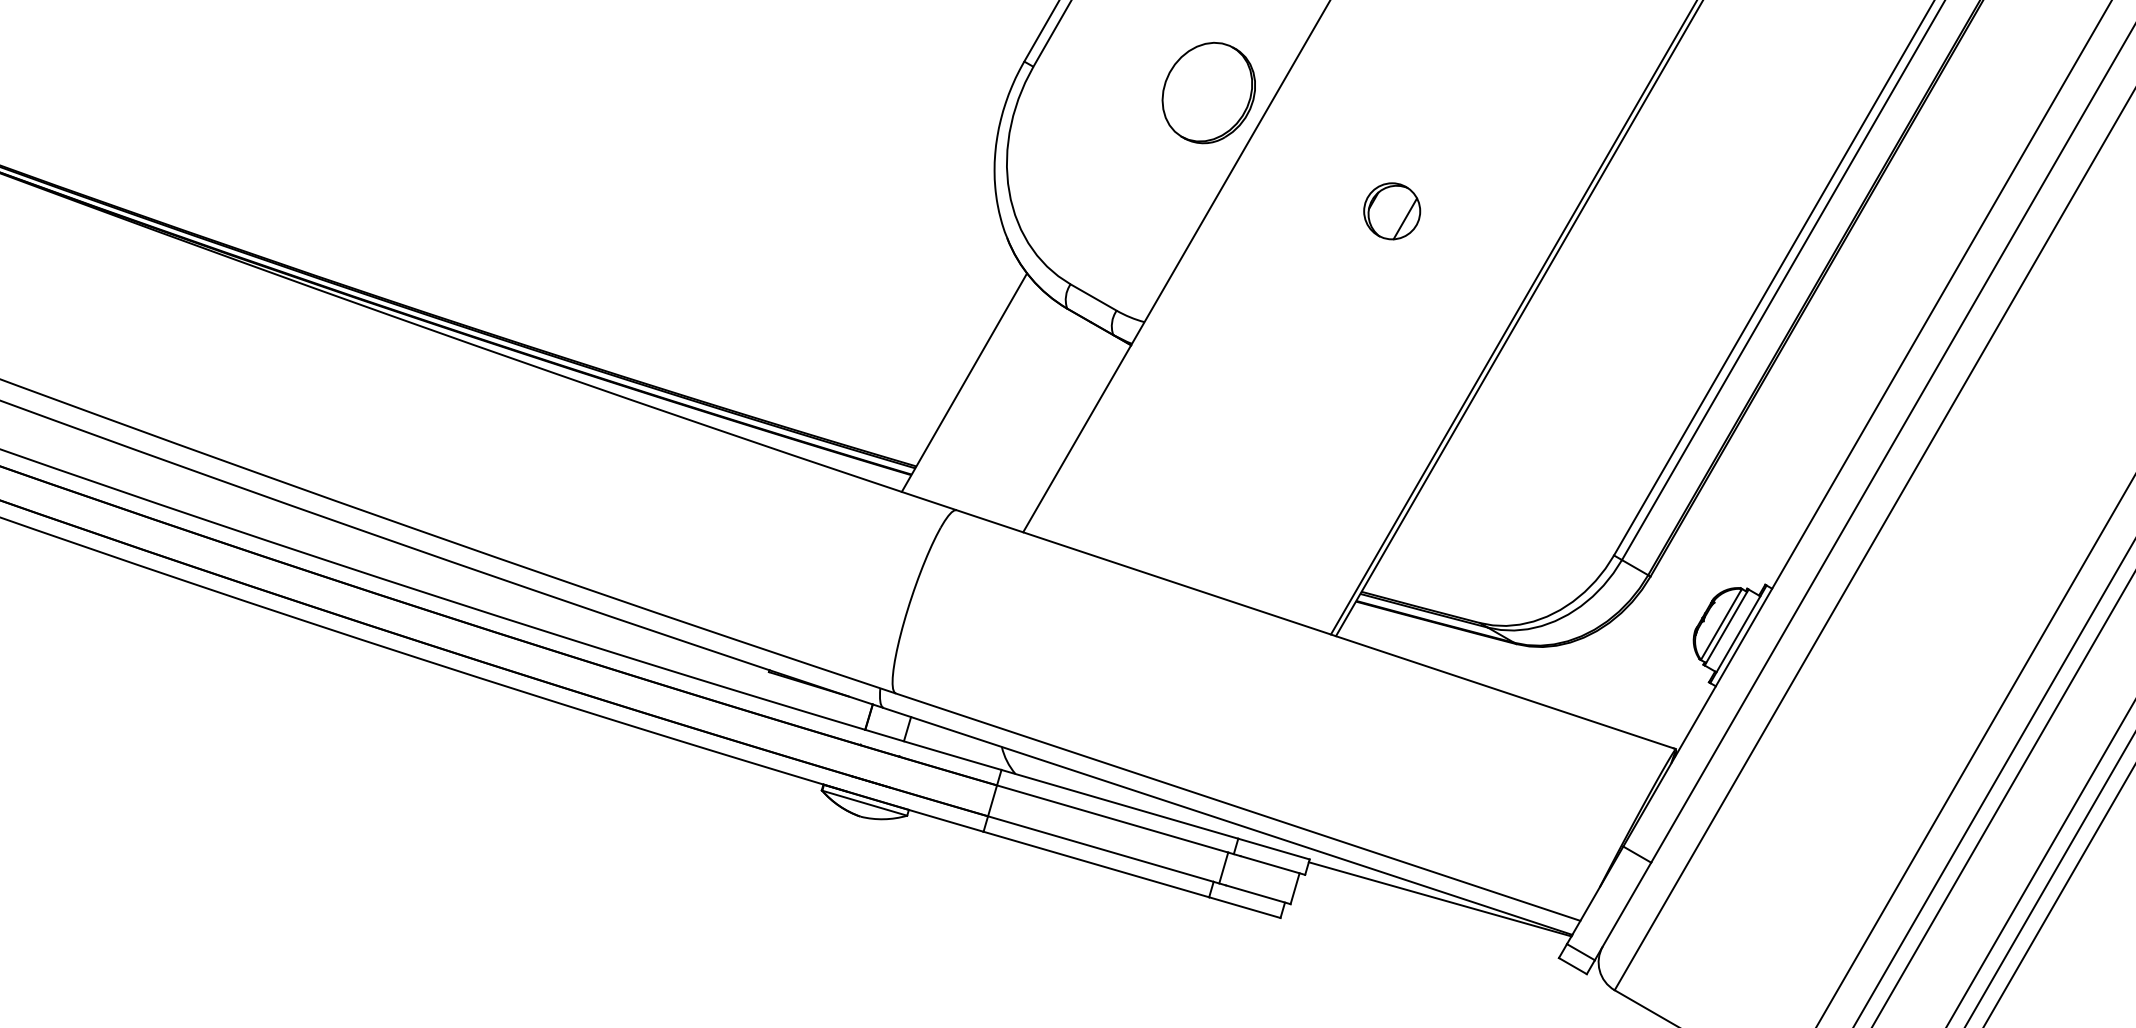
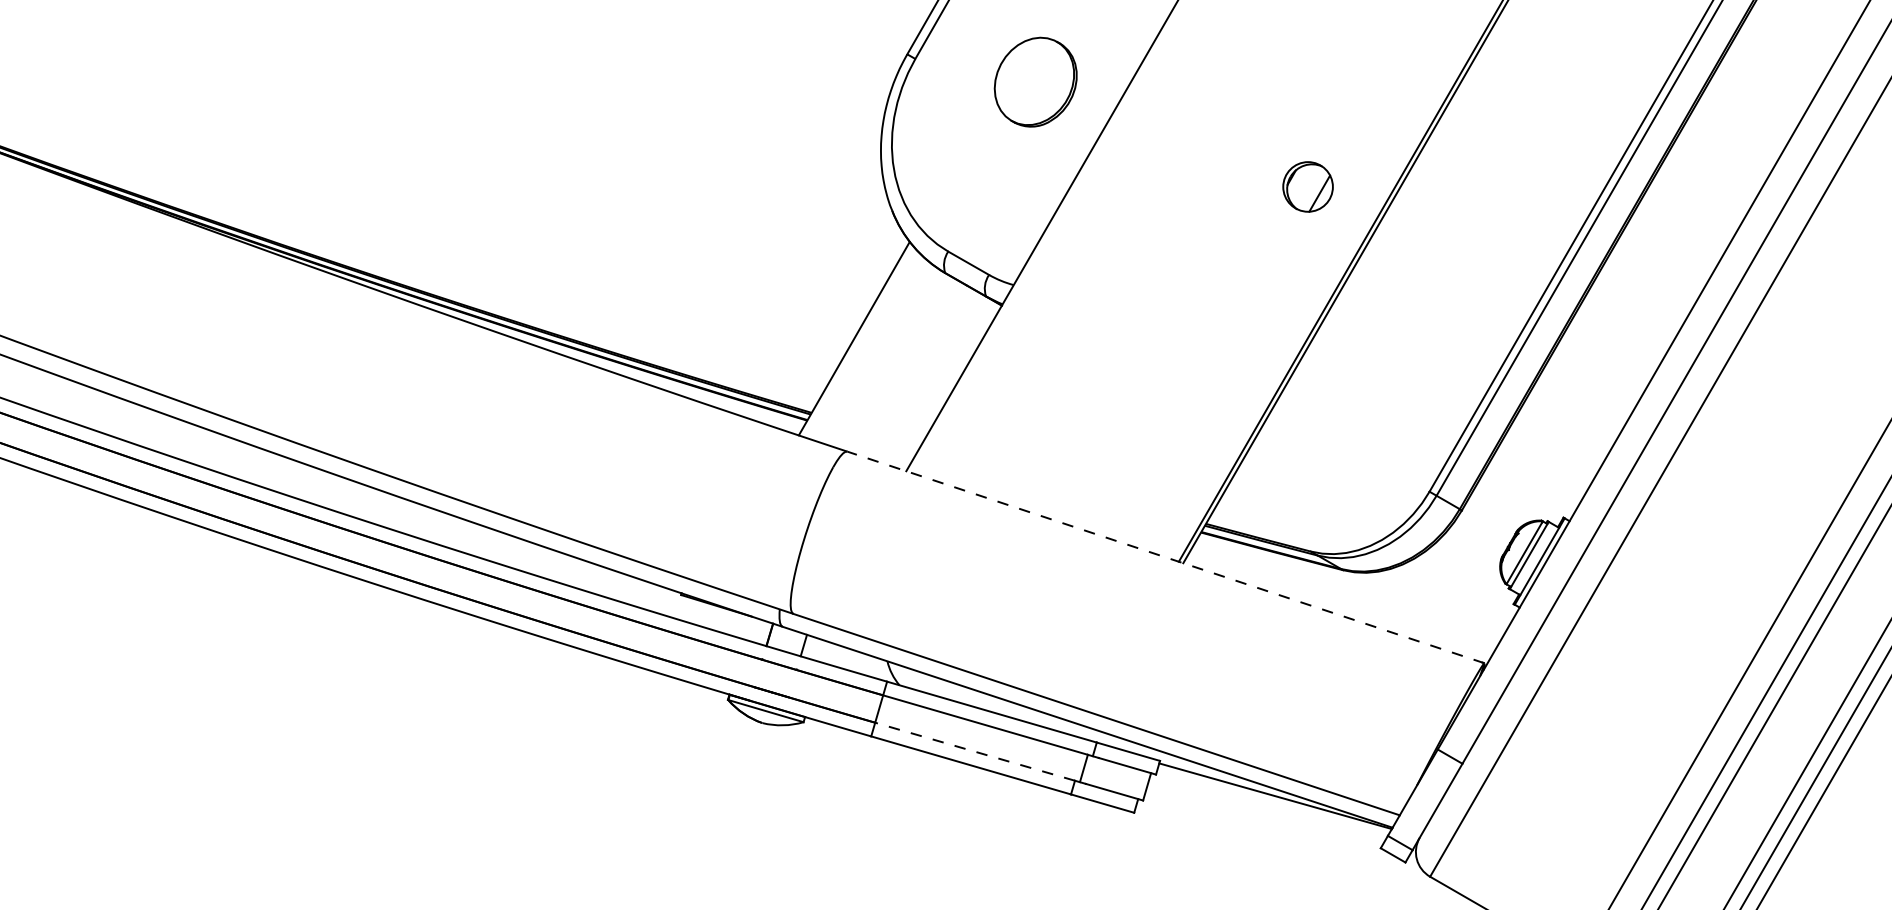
part: (1208, 92) -> (1035, 81), moved
part: (1391, 210) -> (1307, 186), moved
line: (1315, 629) -> (1165, 557), solid -> dashed
line: (1100, 848) -> (974, 751), solid -> dashed

